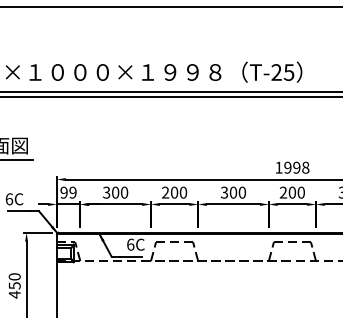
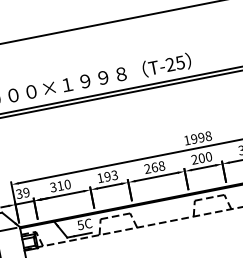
text: (63, 192) -> (18, 194), 99 -> 39
text: (115, 192) -> (60, 185), 300 -> 310
text: (174, 192) -> (107, 176), 200 -> 193
text: (233, 192) -> (154, 167), 300 -> 268
text: (130, 244) -> (80, 225), 6C -> 5C

